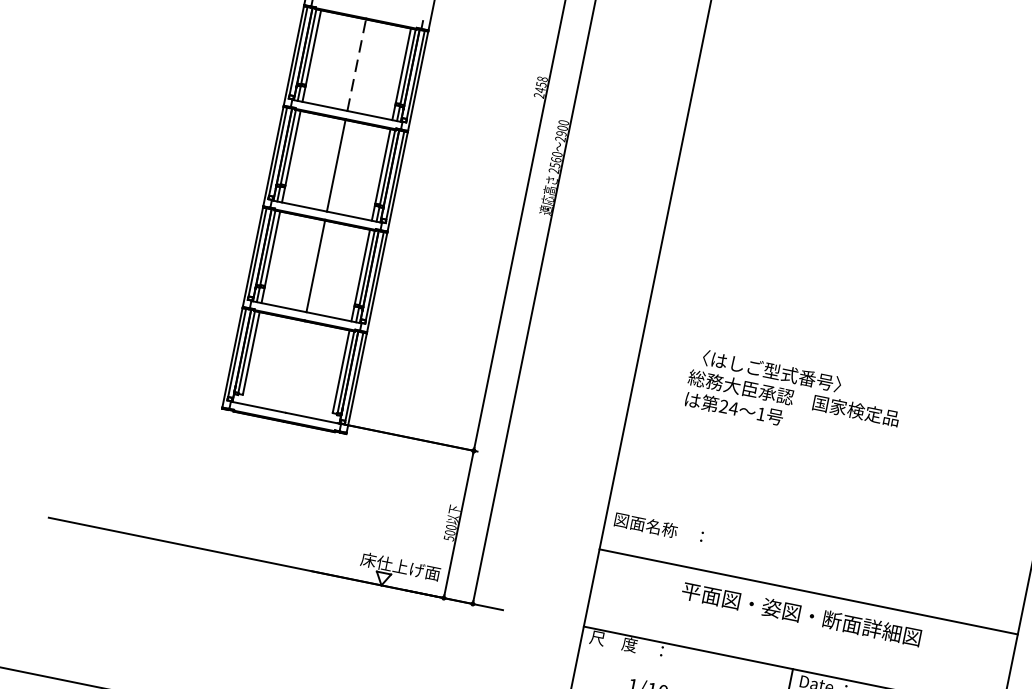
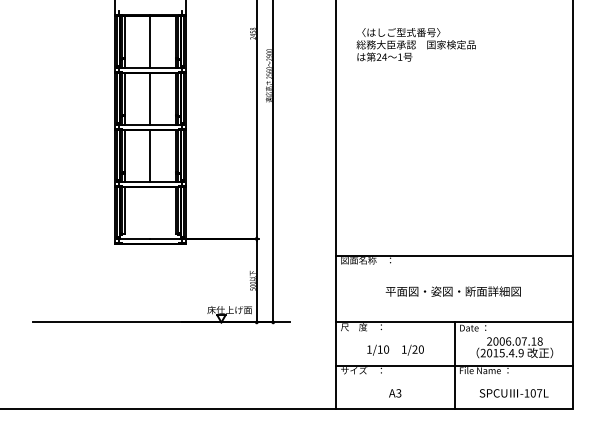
line: (357, 64) -> (150, 41), dashed -> solid
text: (792, 397) -> (415, 44), moved
line: (808, 591) -> (454, 255), moved

